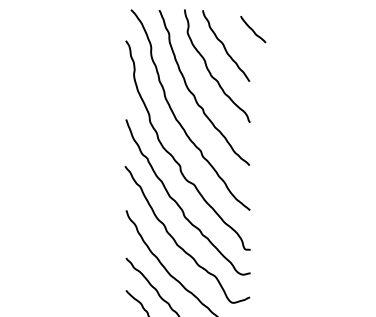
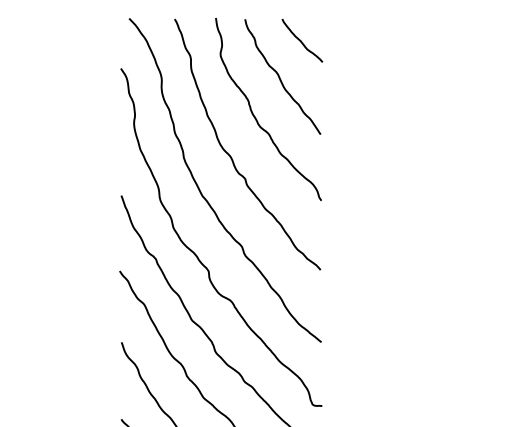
curve: (253, 29) -> (302, 40), moved

